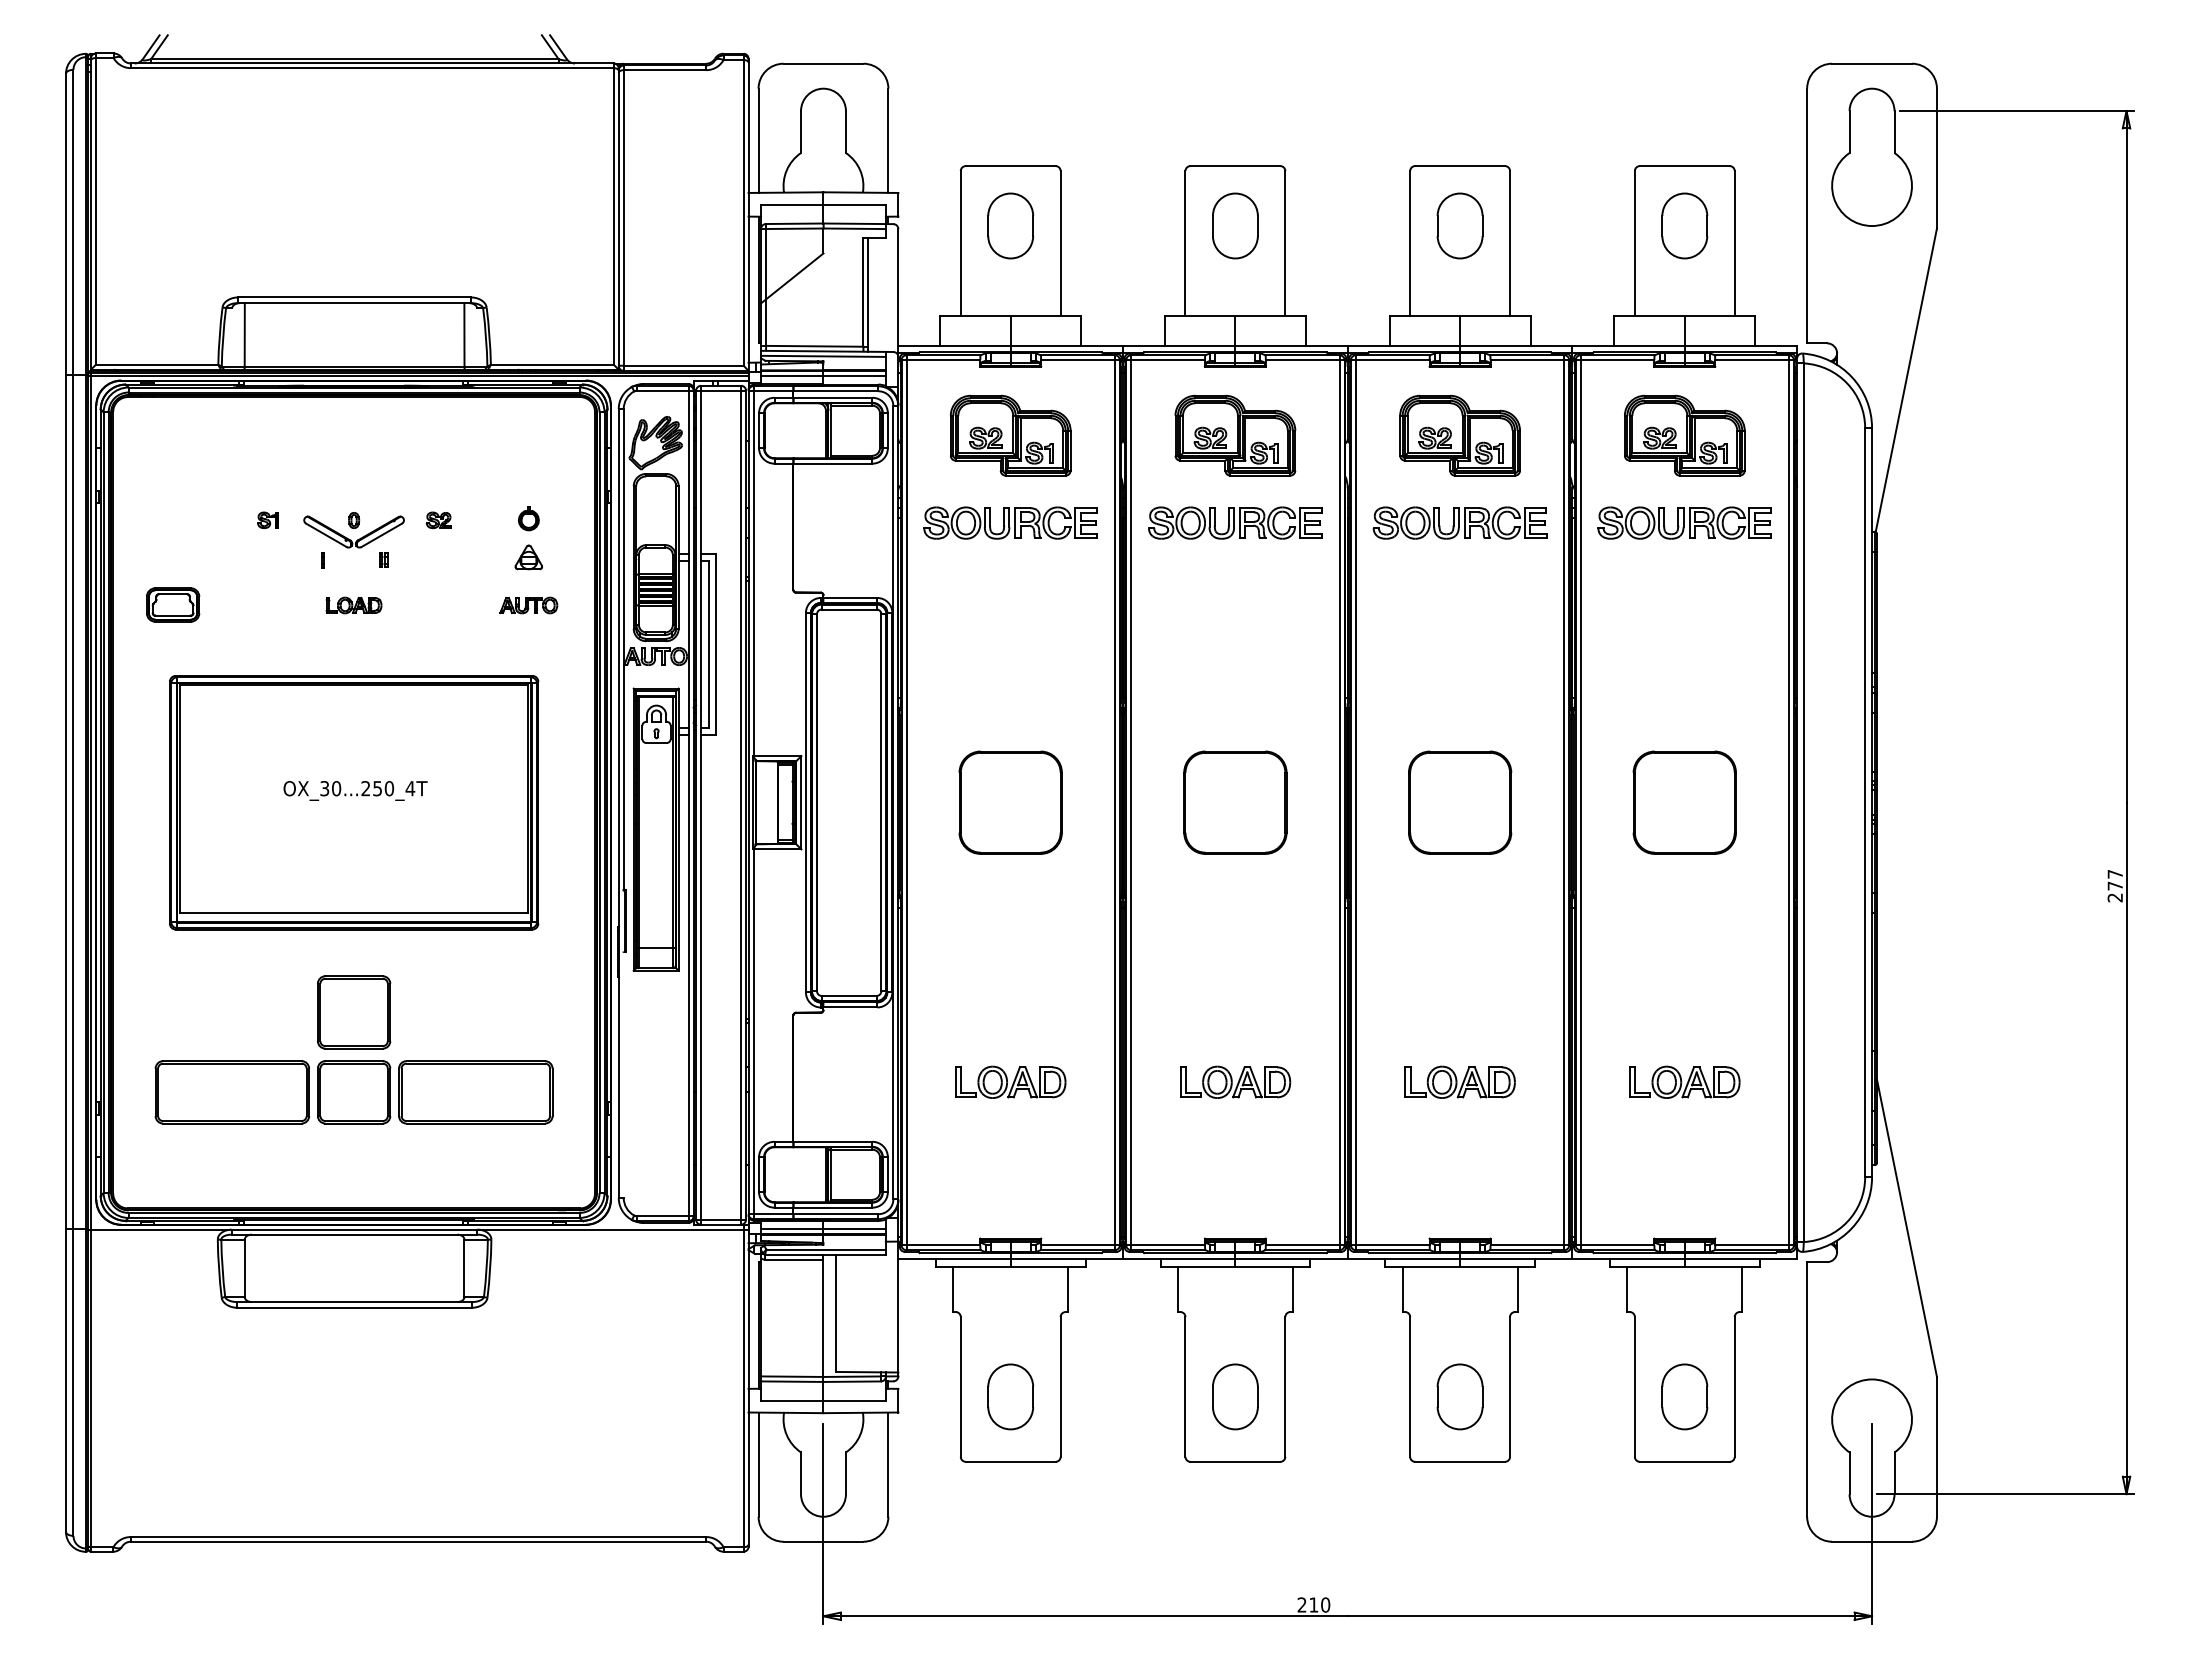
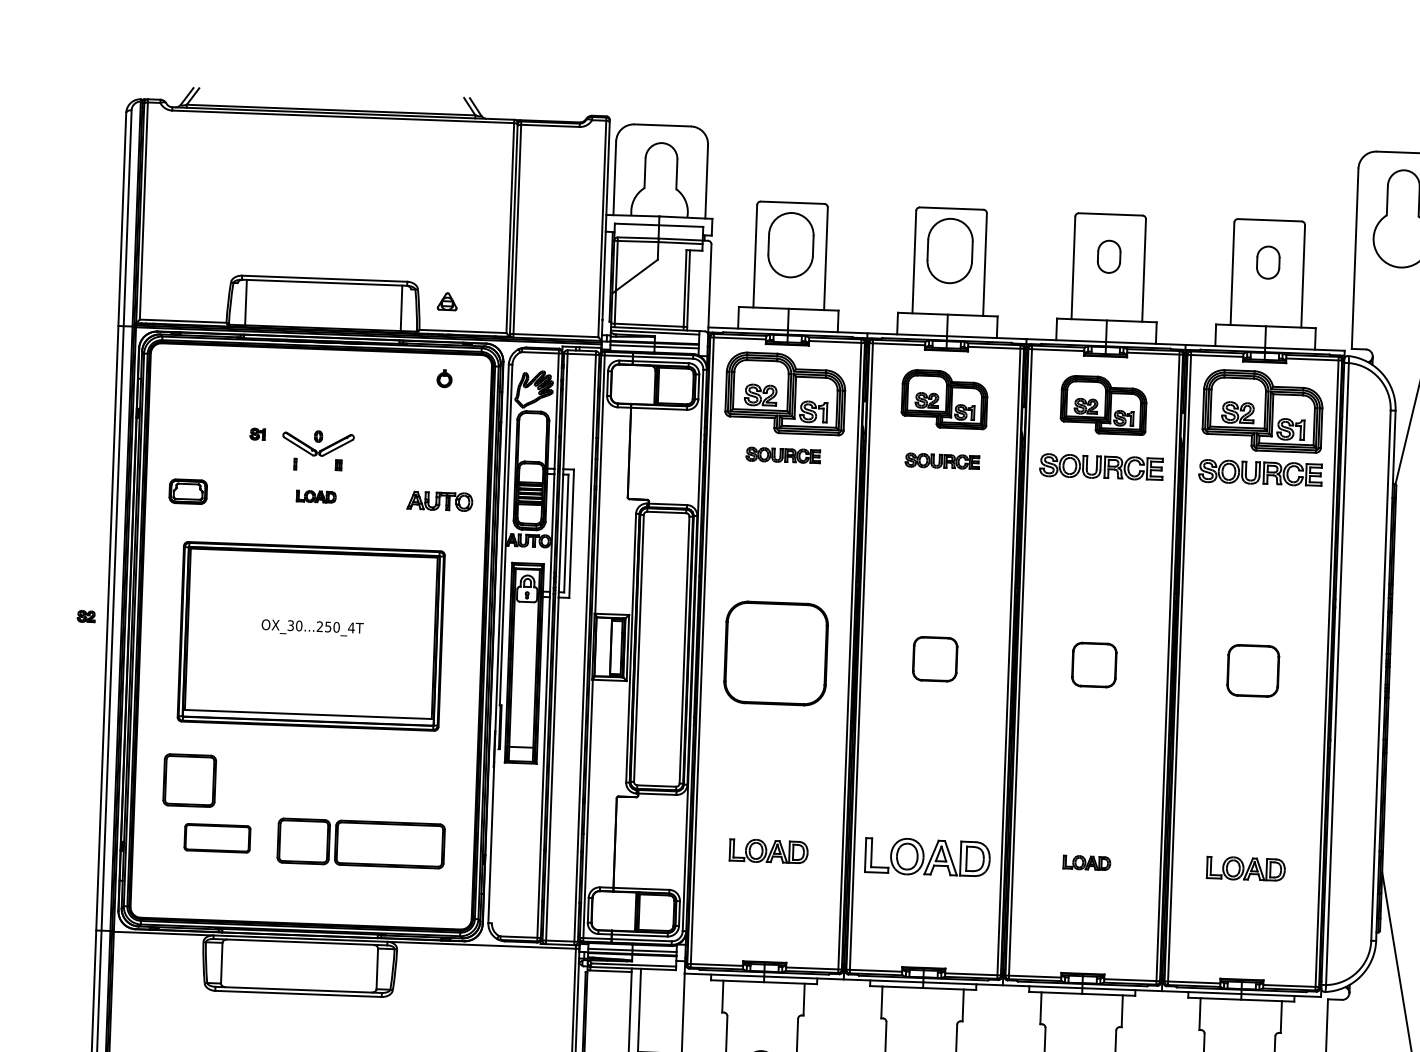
part: (1010, 225) -> (790, 244), size x1.4
part: (1235, 225) -> (950, 250), size x1.4
part: (1459, 225) -> (1108, 256), size x0.7
part: (1684, 225) -> (1268, 262), size x0.7
part: (1010, 435) -> (785, 393), size x1.4
part: (1684, 435) -> (1262, 410), size x1.4
part: (528, 518) -> (444, 378), moved
part: (438, 520) -> (86, 616), moved
part: (1010, 522) -> (783, 455), size x0.6
part: (1235, 522) -> (942, 460), size x0.6
part: (528, 557) -> (447, 301), moved
part: (528, 605) -> (439, 501), size x1.6
part: (1010, 802) -> (775, 653), size x1.4
part: (1235, 802) -> (935, 659), size x0.6
part: (1460, 802) -> (1094, 664), size x0.6
part: (1684, 802) -> (1253, 670), size x0.7
part: (354, 1012) -> (190, 780), moved
part: (1235, 1081) -> (927, 856), size x1.6
part: (1459, 1081) -> (1086, 862), size x0.6
part: (231, 1092) -> (216, 838), size x0.6

